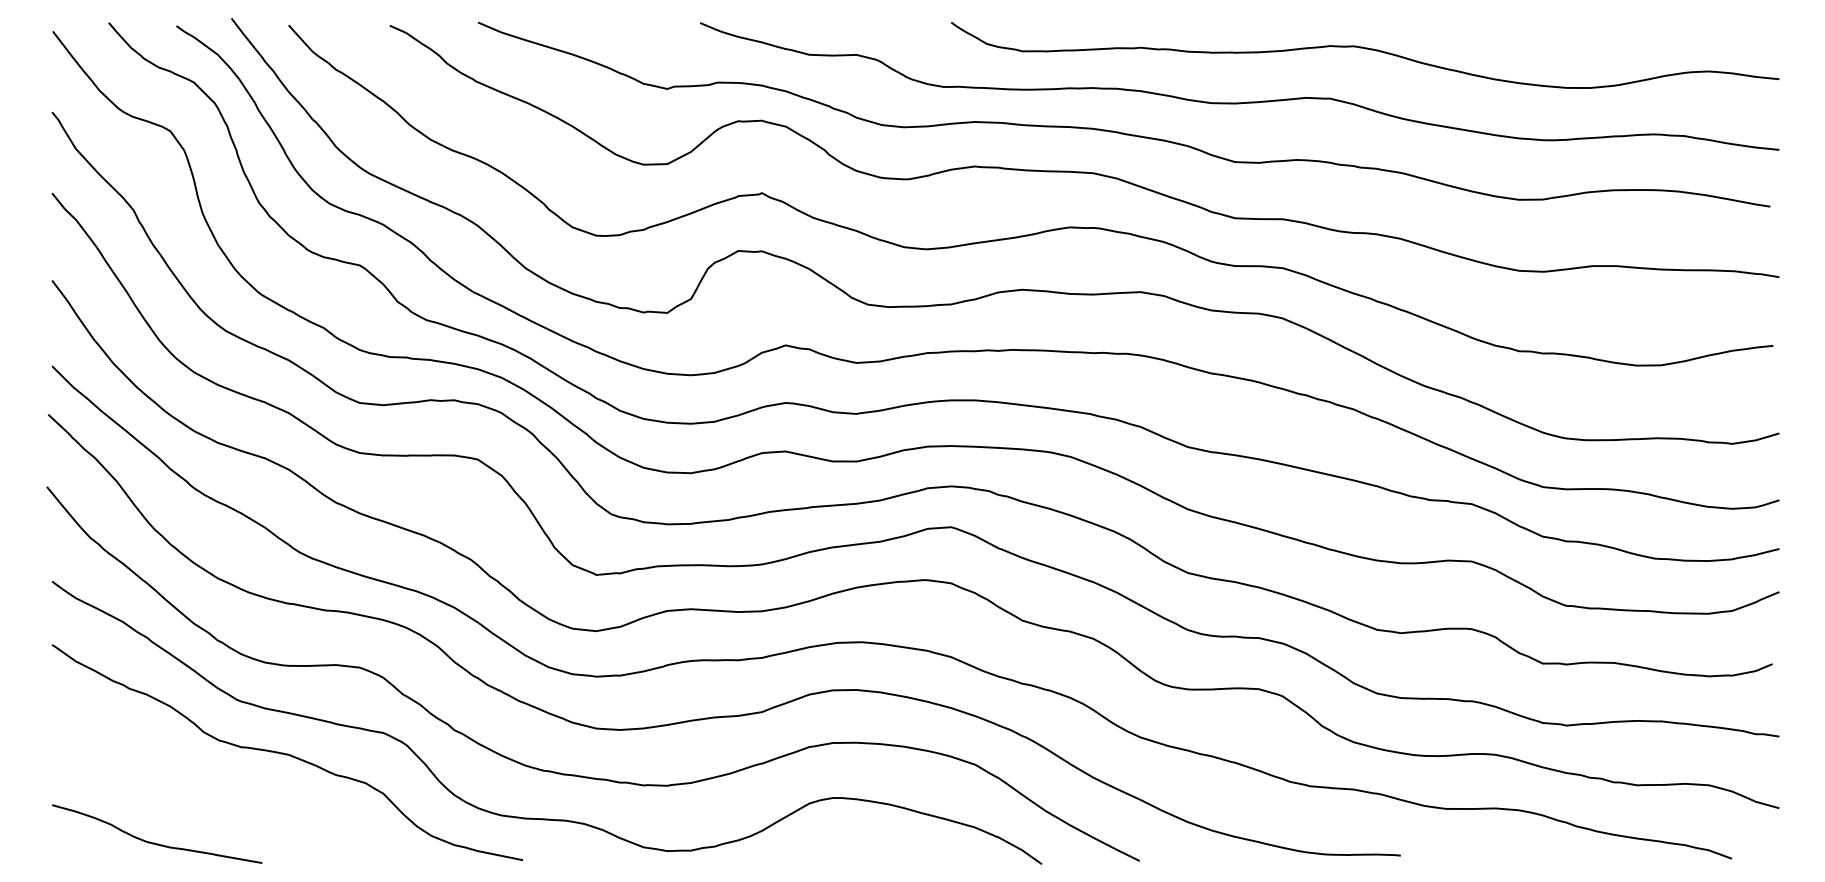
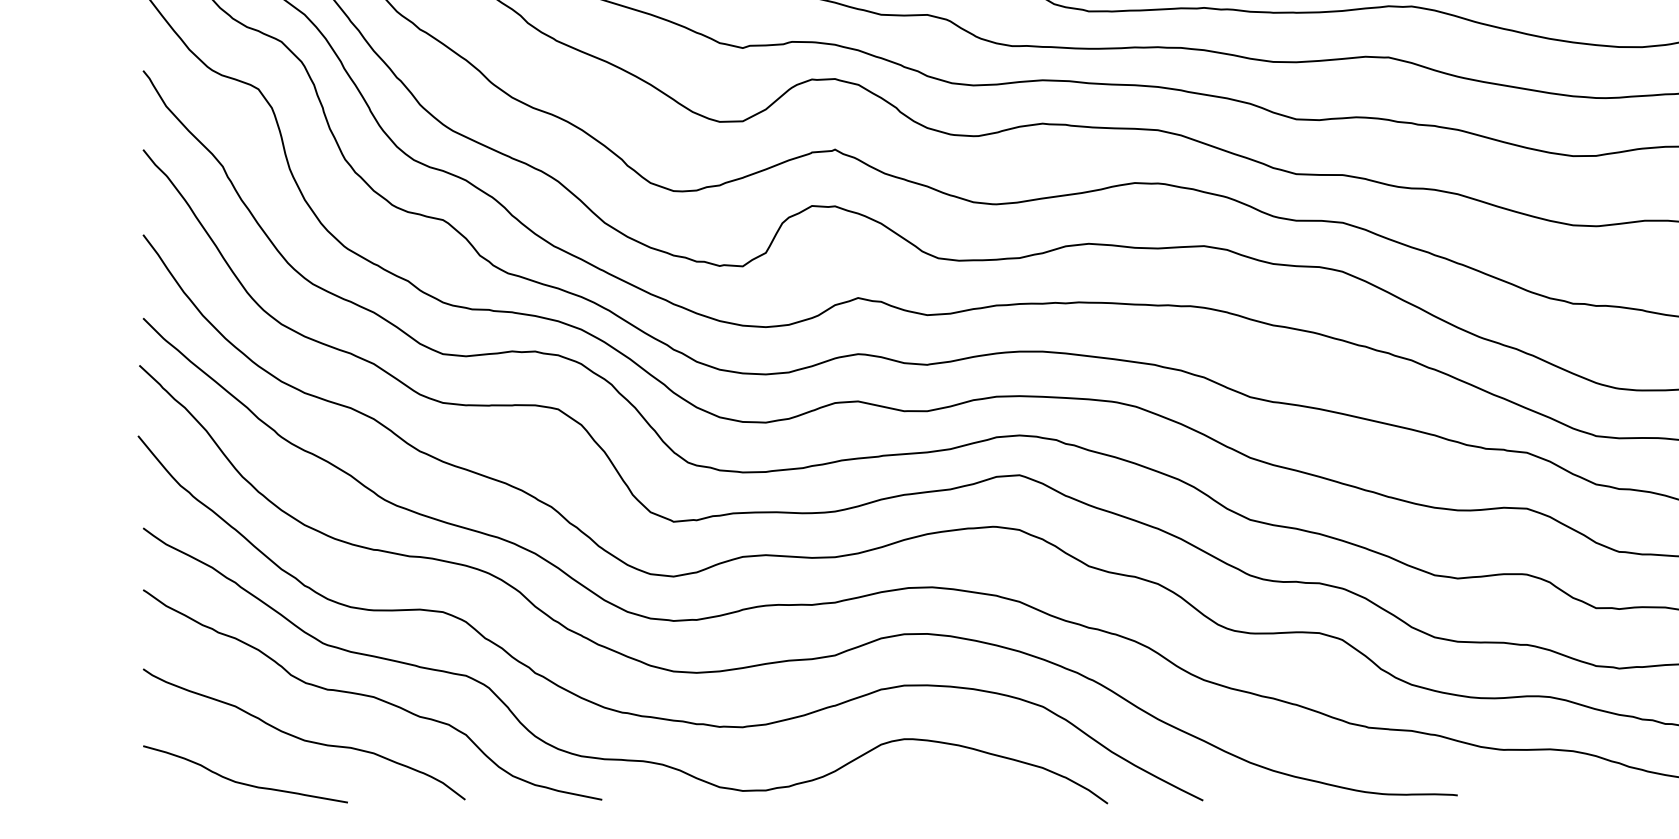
curve: (213, 796) -> (300, 737), added

